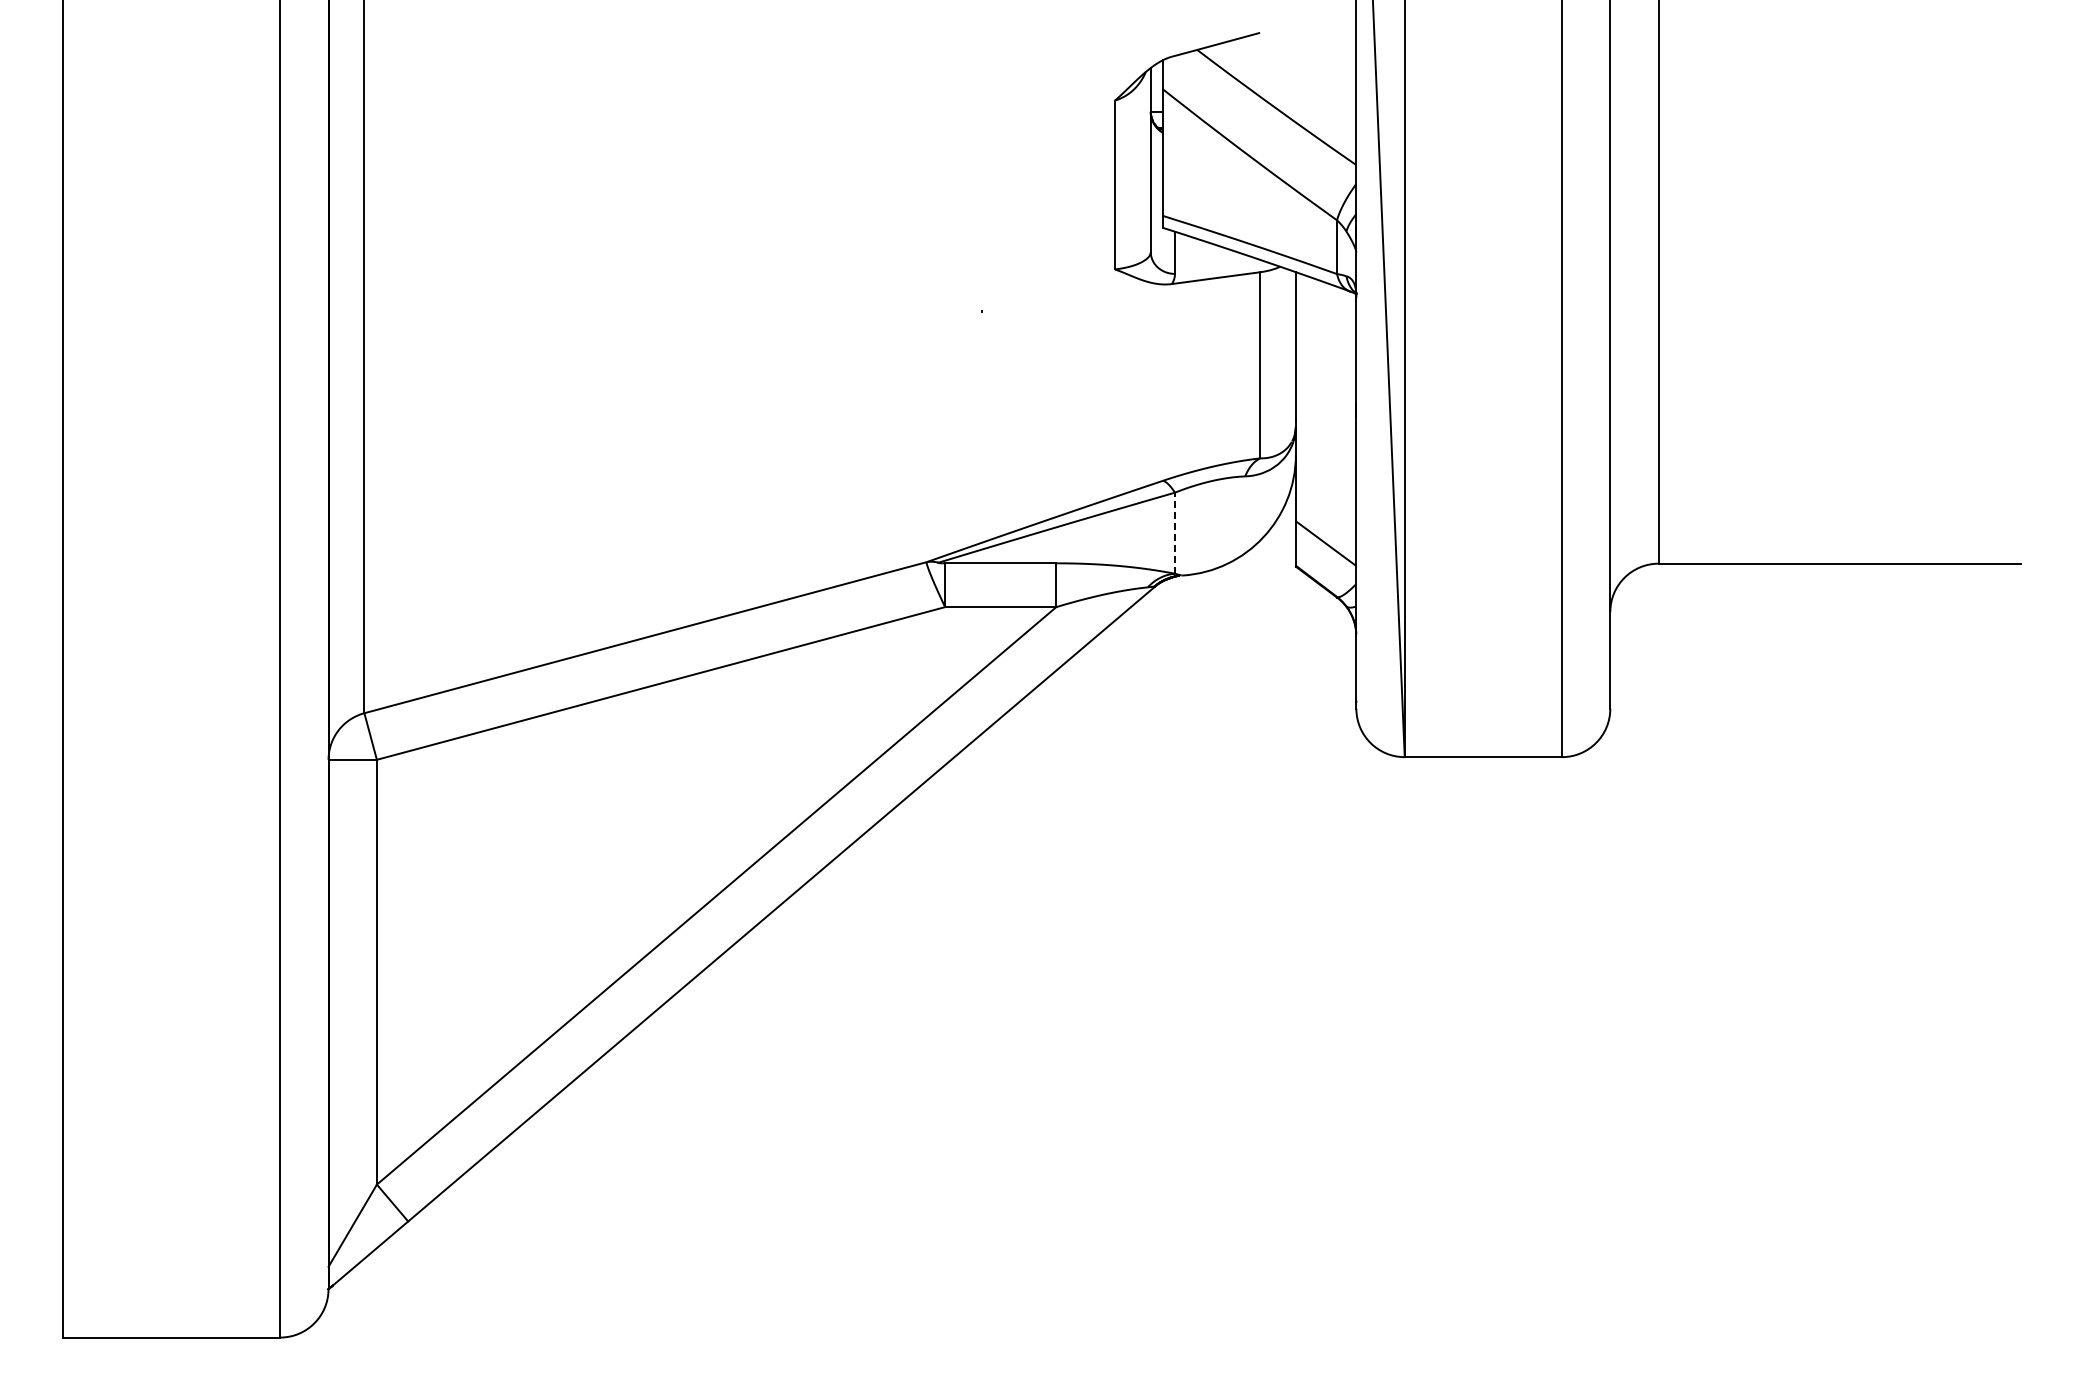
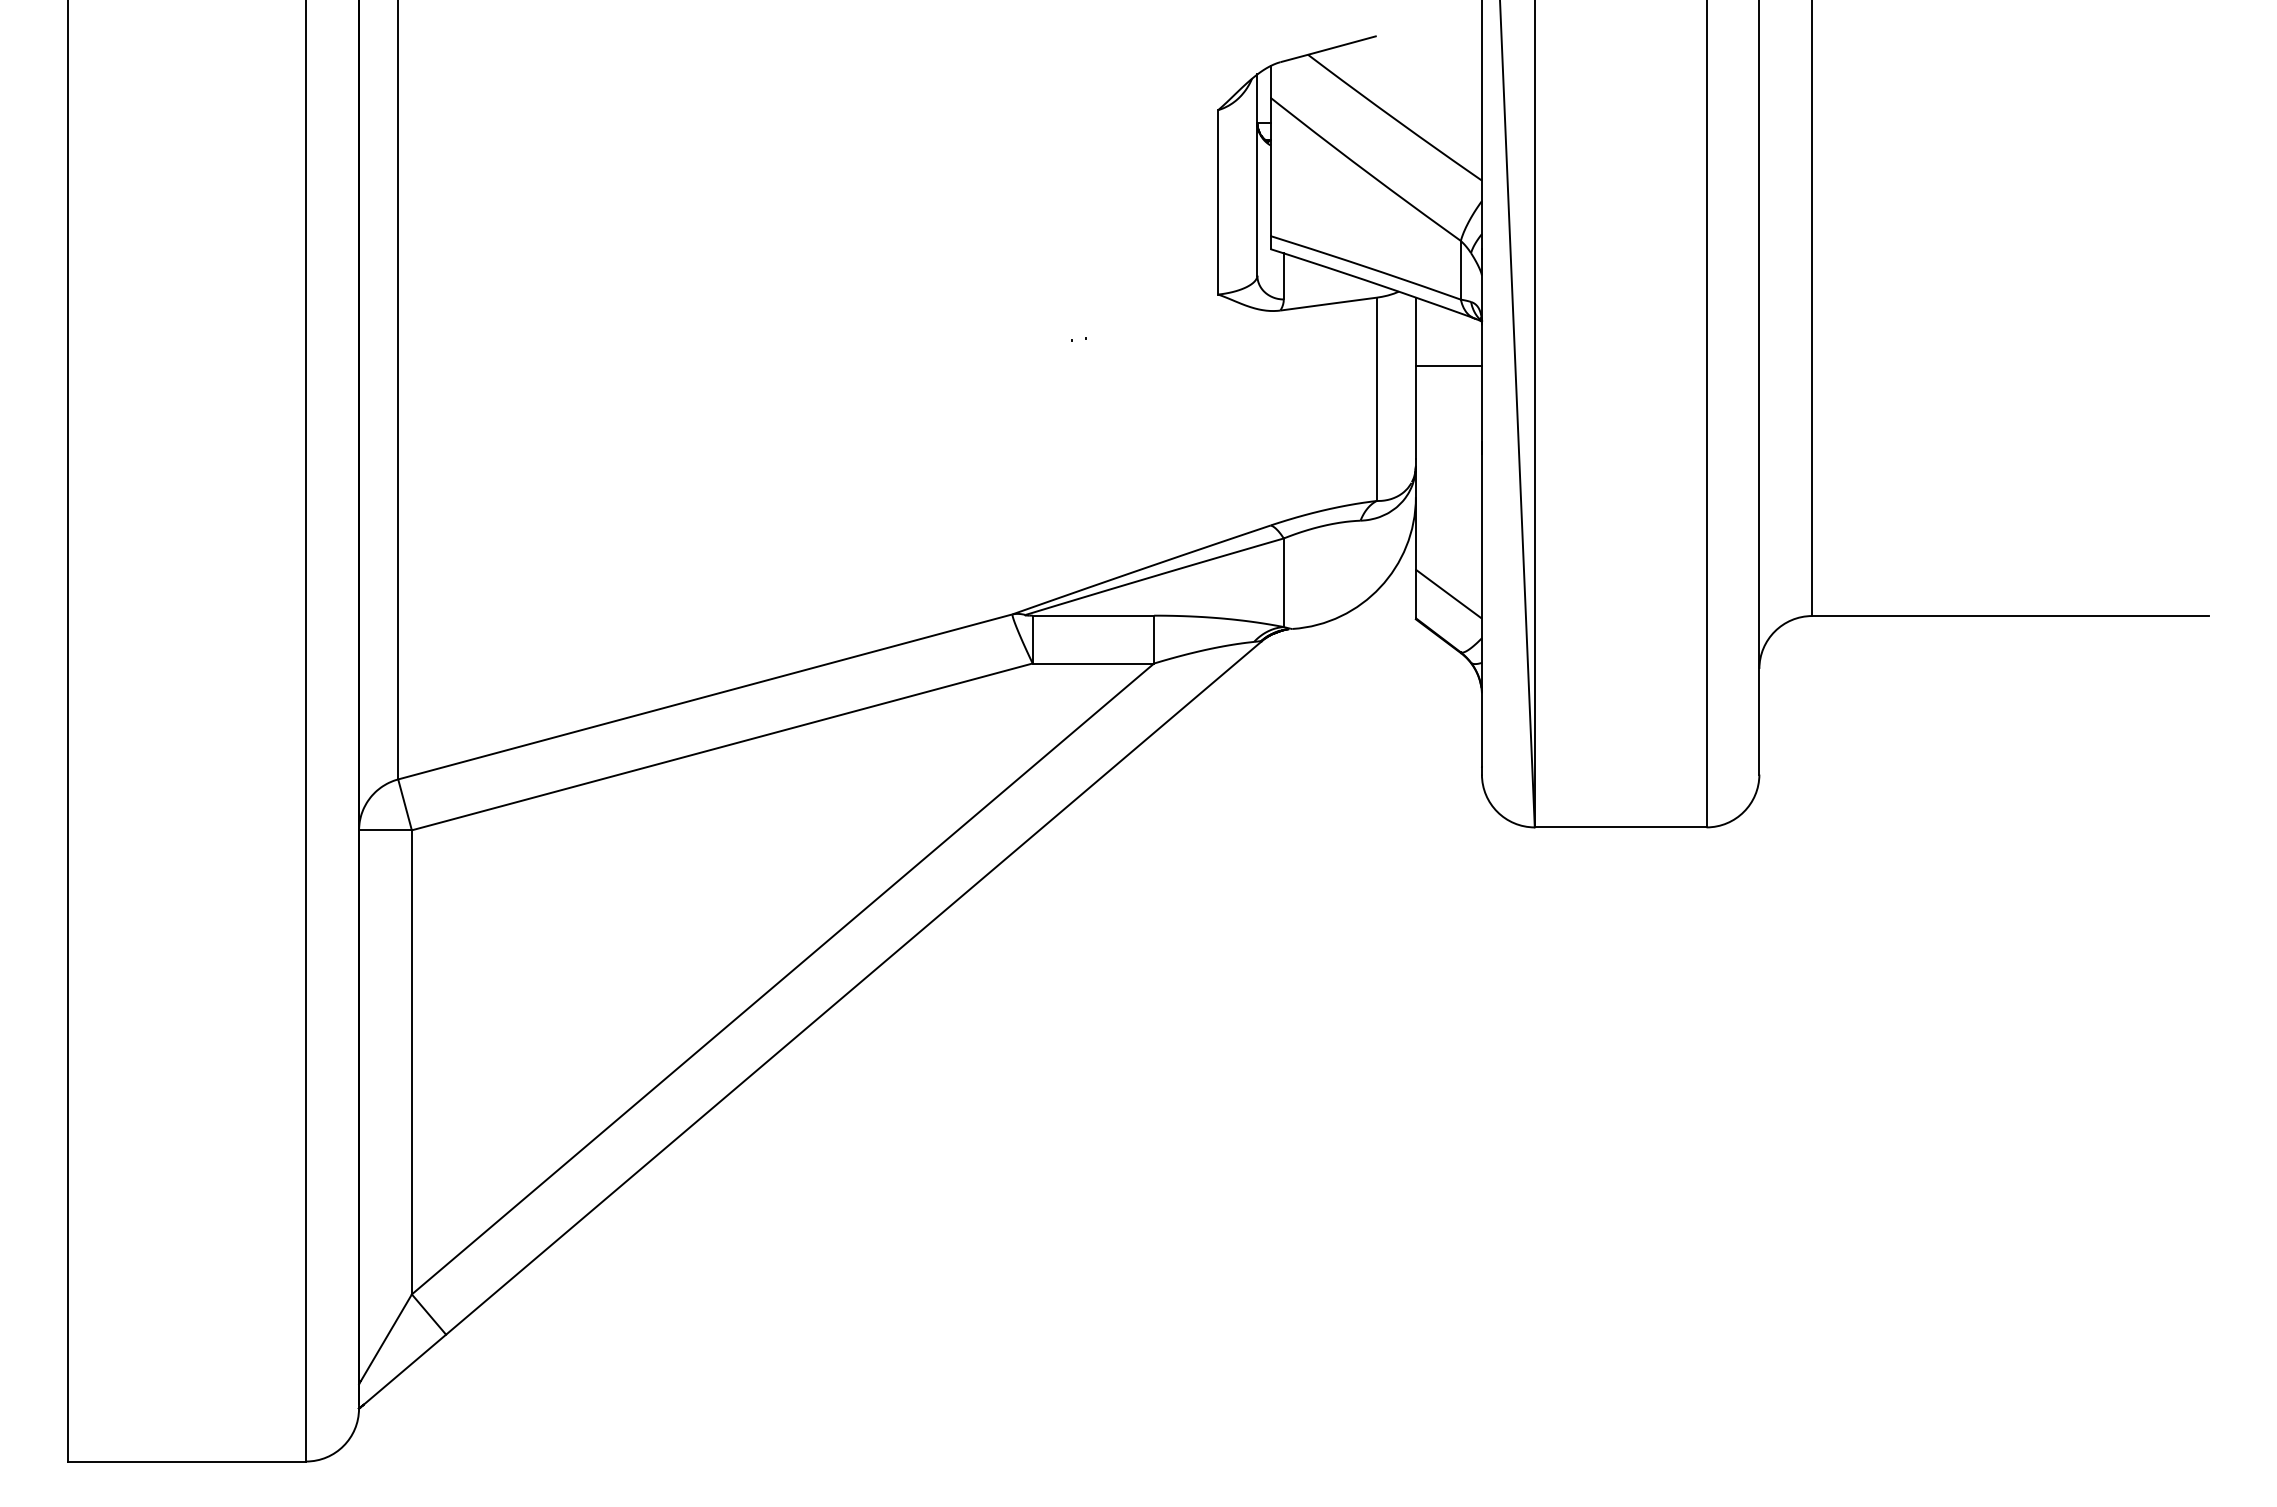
line: (1325, 334) -> (1448, 365), added
line: (1174, 533) -> (1283, 583), dashed -> solid

